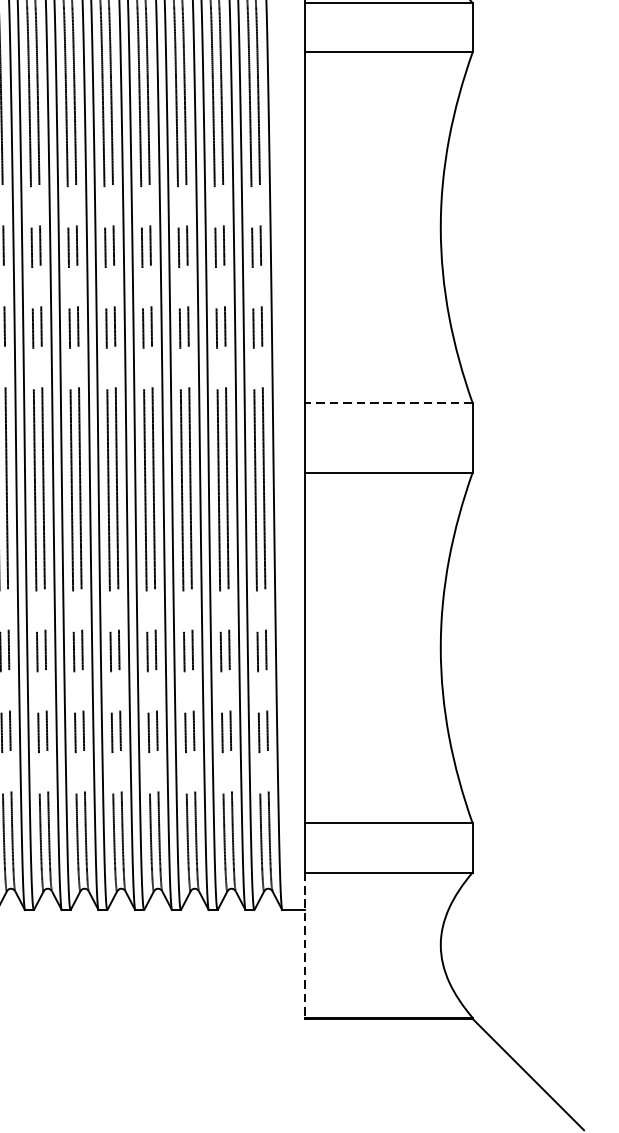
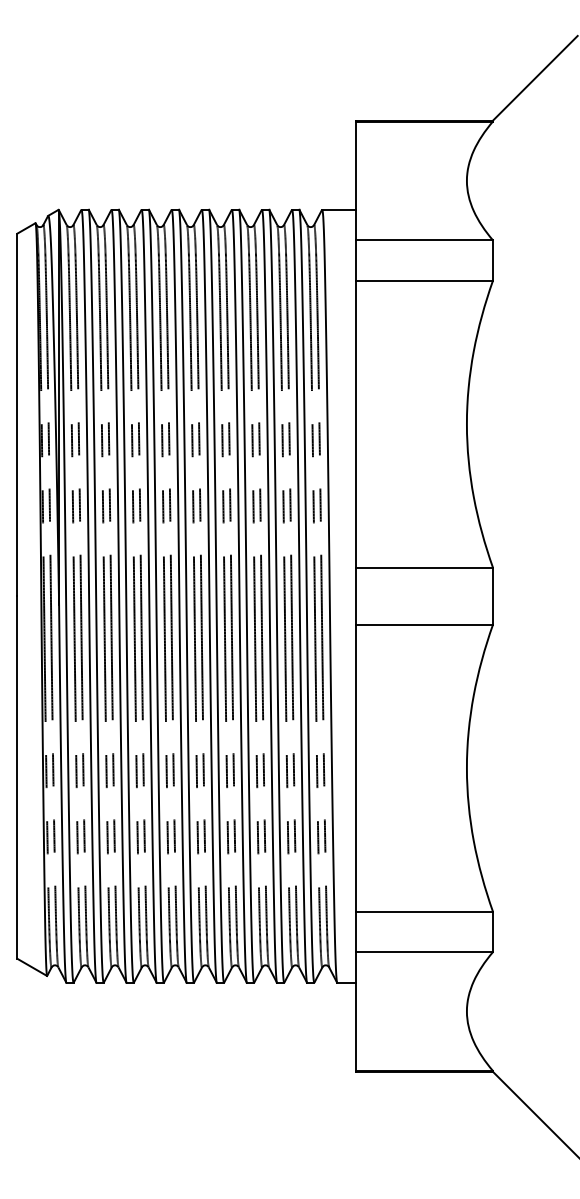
line: (388, 402) -> (424, 567), dashed -> solid
line: (305, 946) -> (356, 1012), dashed -> solid

